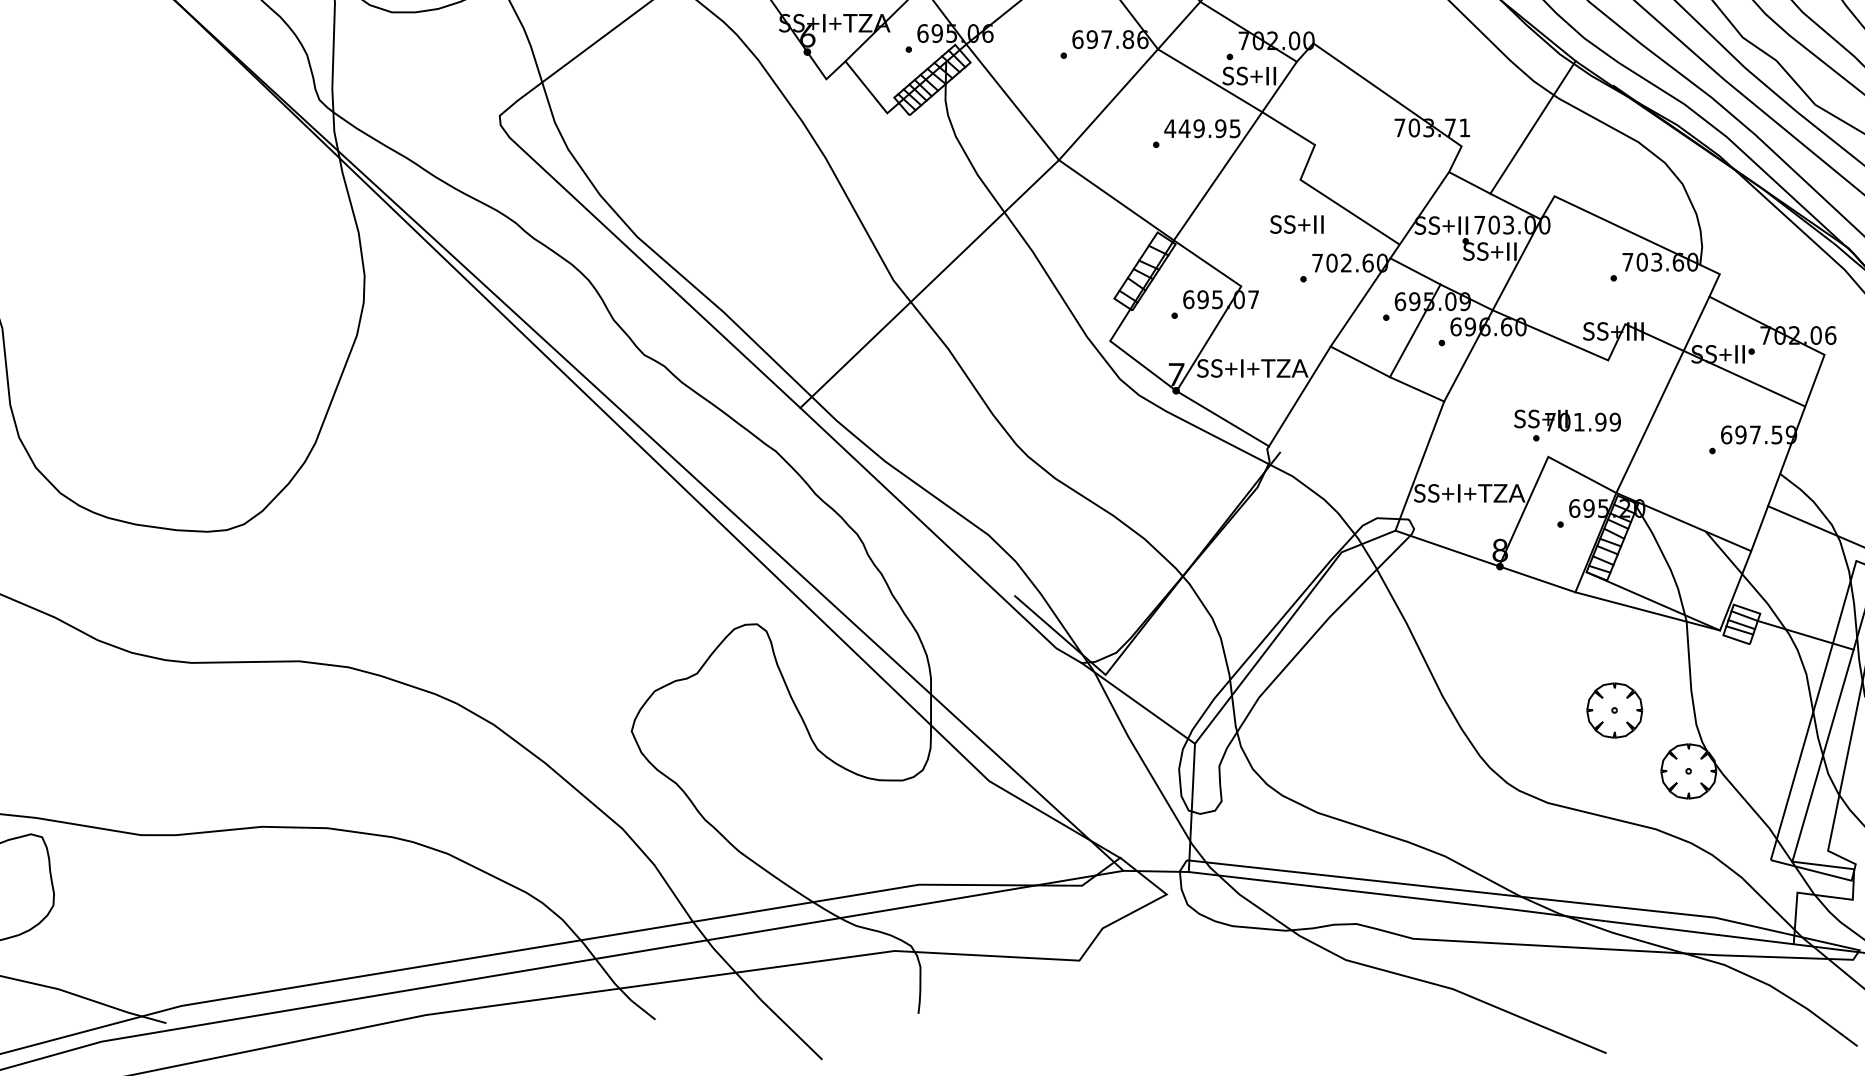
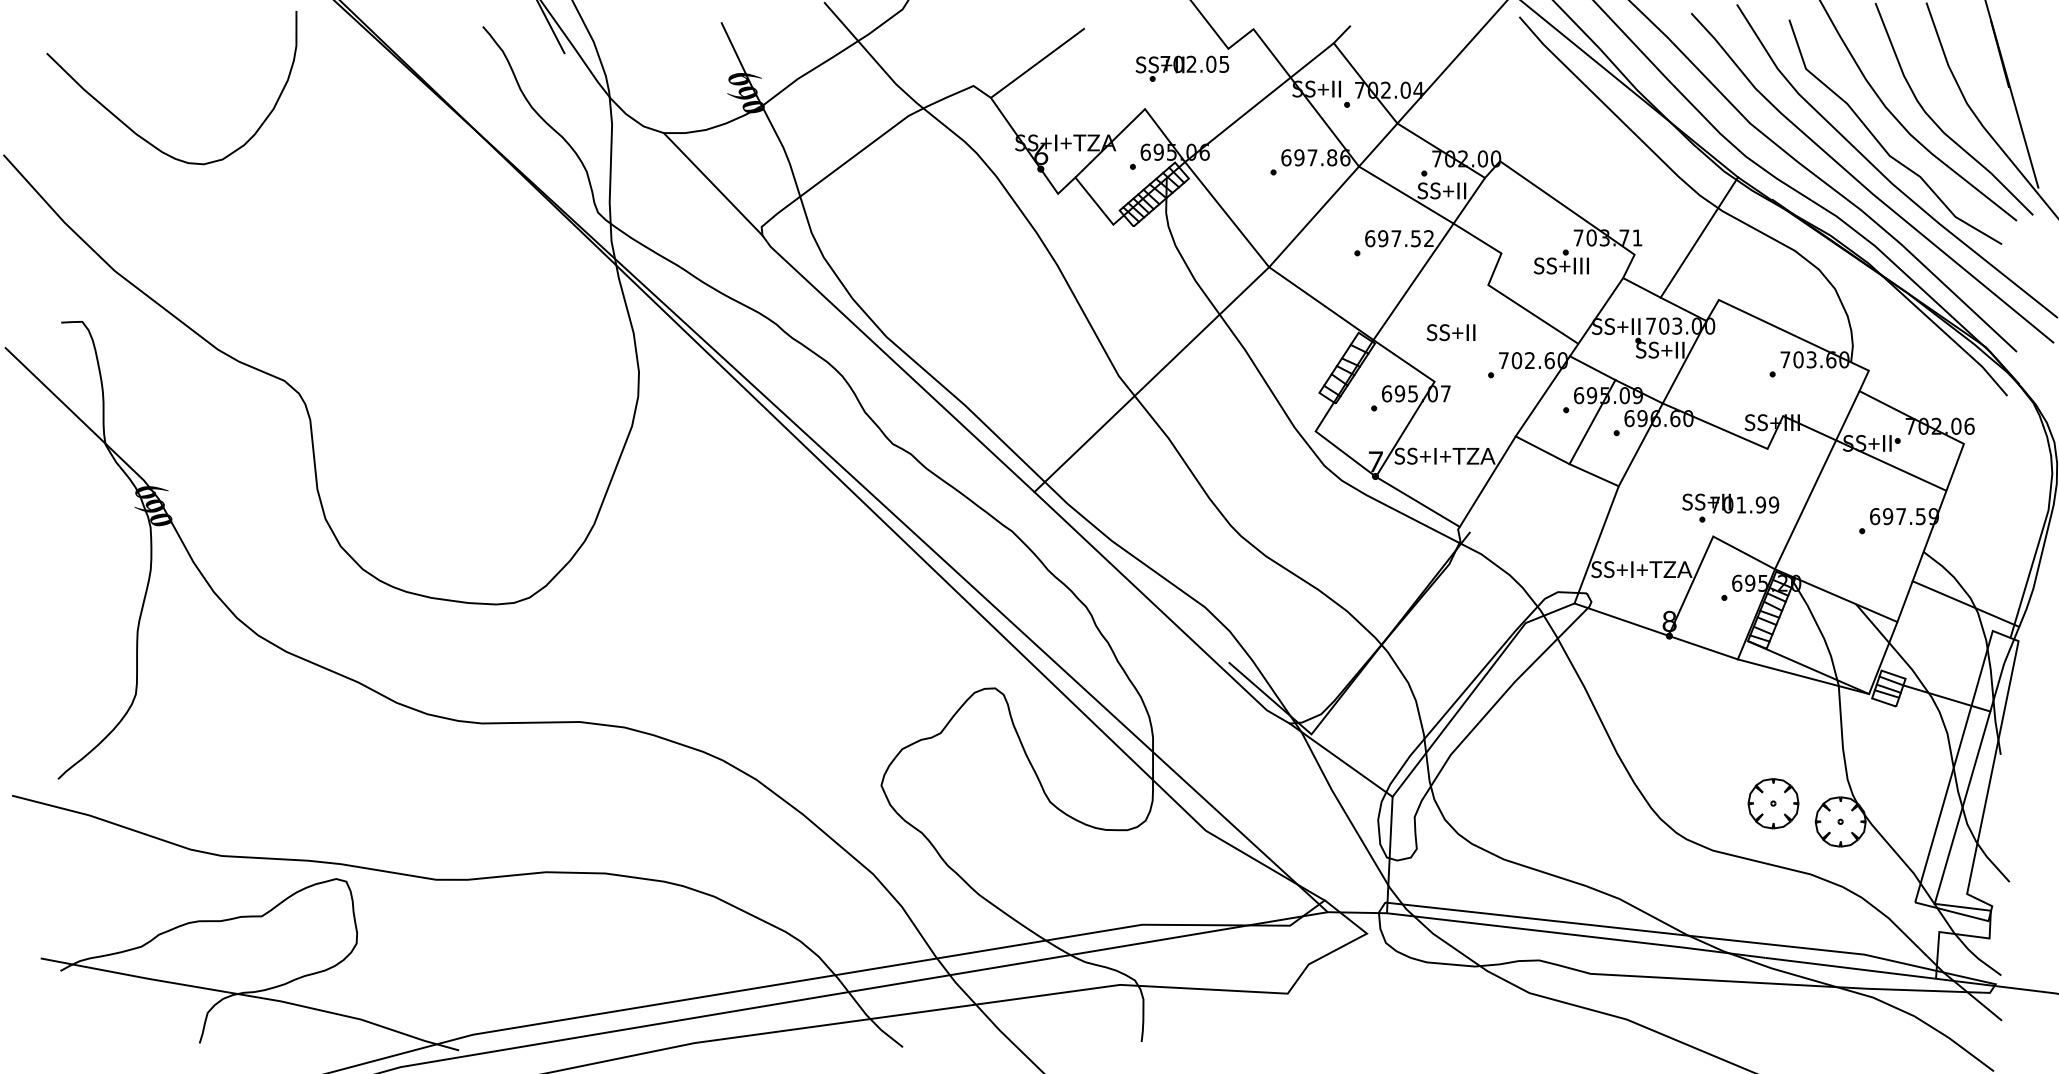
line: (445, 69) -> (712, 184), added
text: (1201, 128) -> (1398, 238), 449.95 -> 697.52
part: (1380, 153) -> (1560, 261), added
text: (1296, 224) -> (1450, 332), moved
part: (1614, 710) -> (1773, 803), moved

